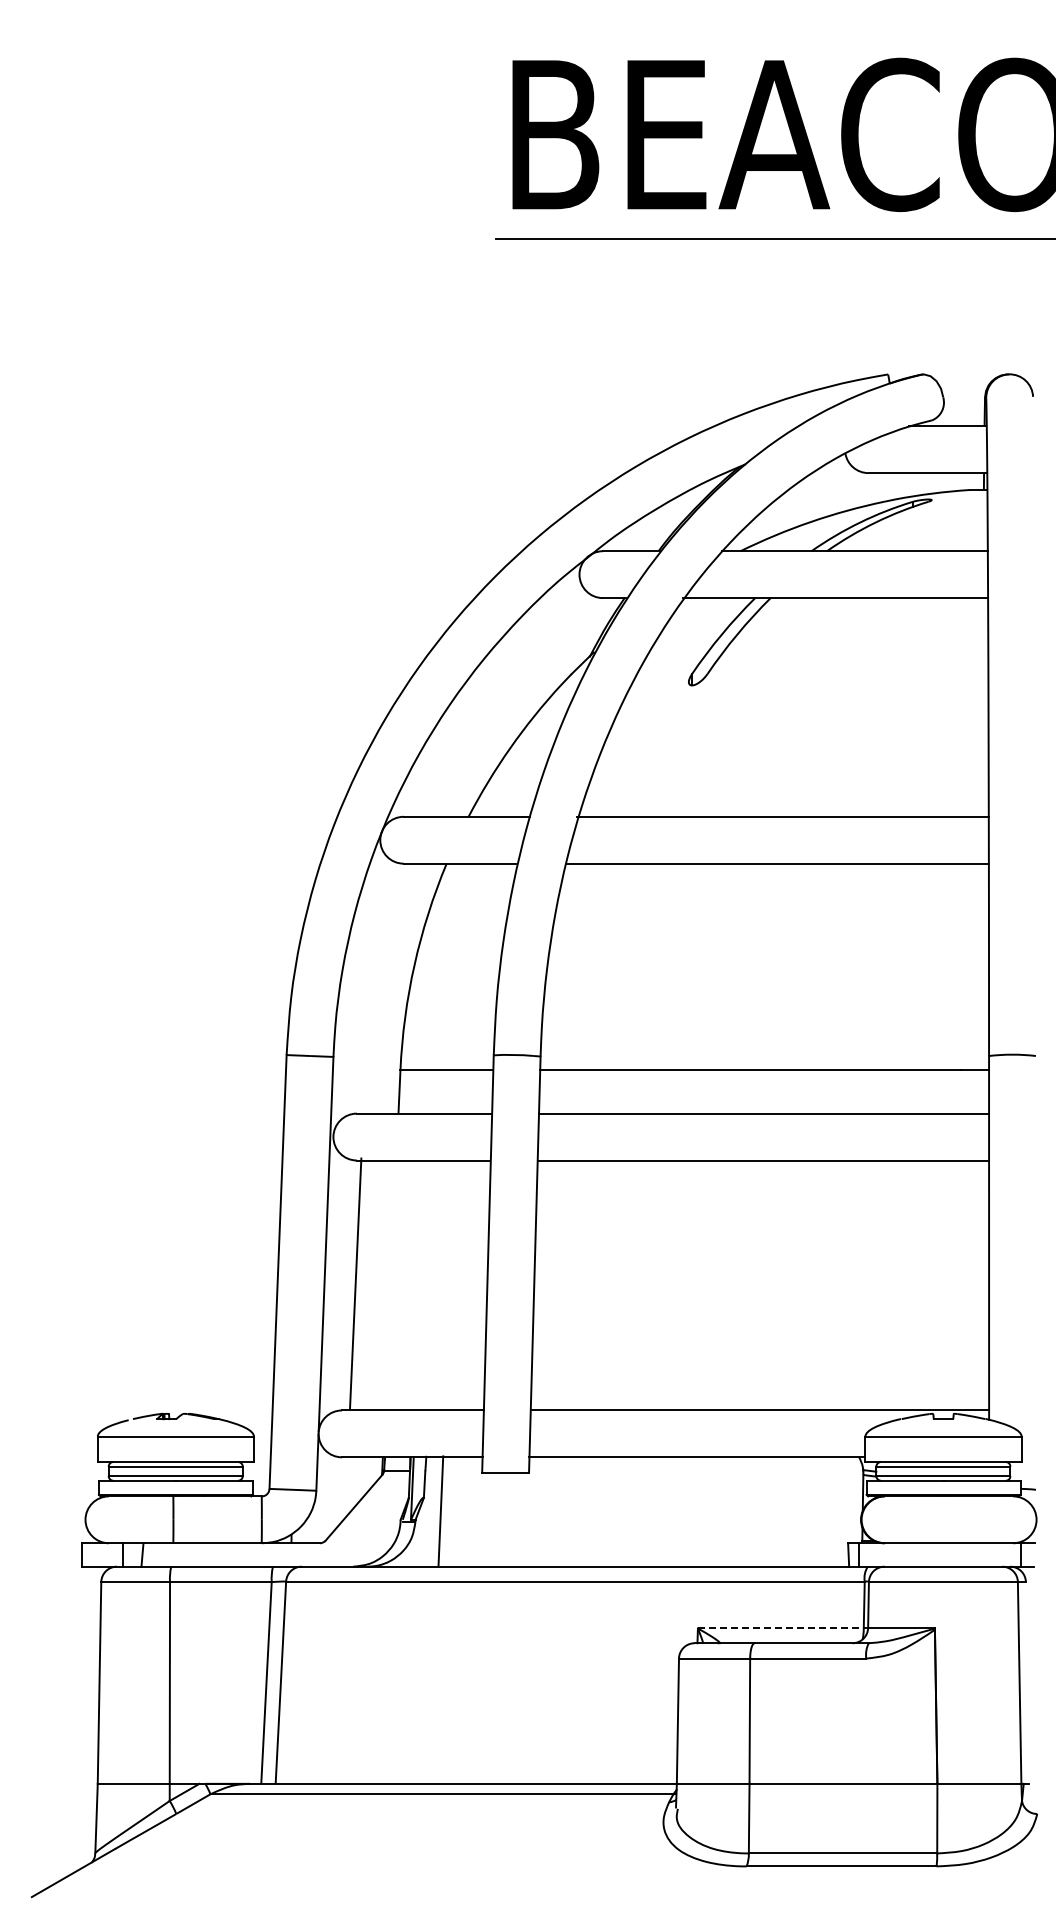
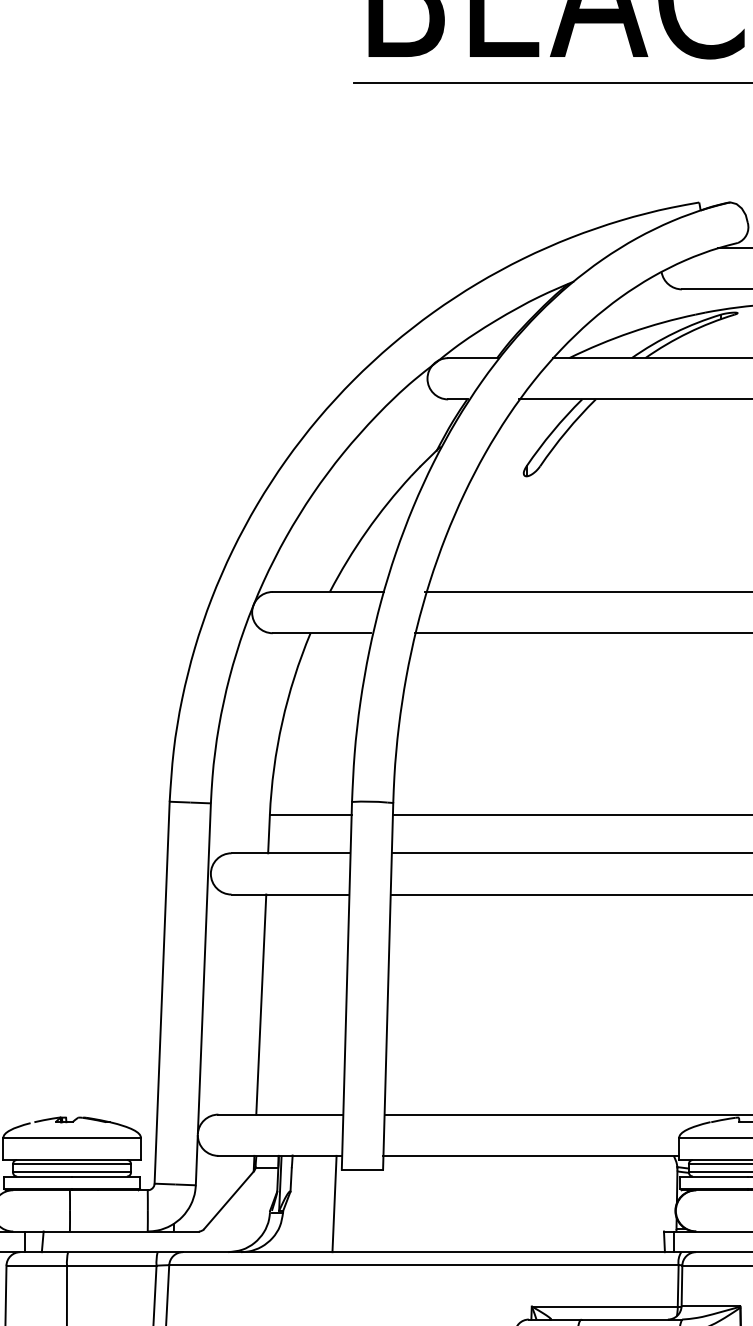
line: (355, 1283) -> (261, 1004), moved
line: (440, 1510) -> (334, 1203), moved
line: (780, 1628) -> (604, 1306), dashed -> solid

